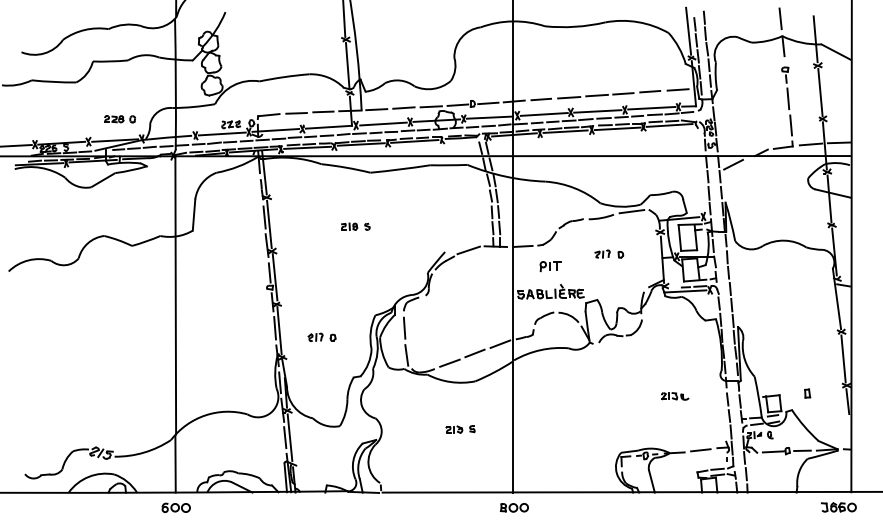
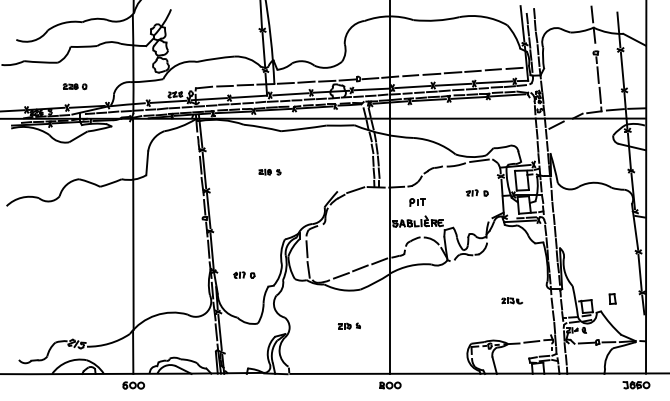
part: (119, 119) -> (74, 86), moved
part: (608, 253) -> (476, 192), moved
part: (322, 336) -> (244, 274), moved
part: (807, 393) -> (612, 298), size x1.6

